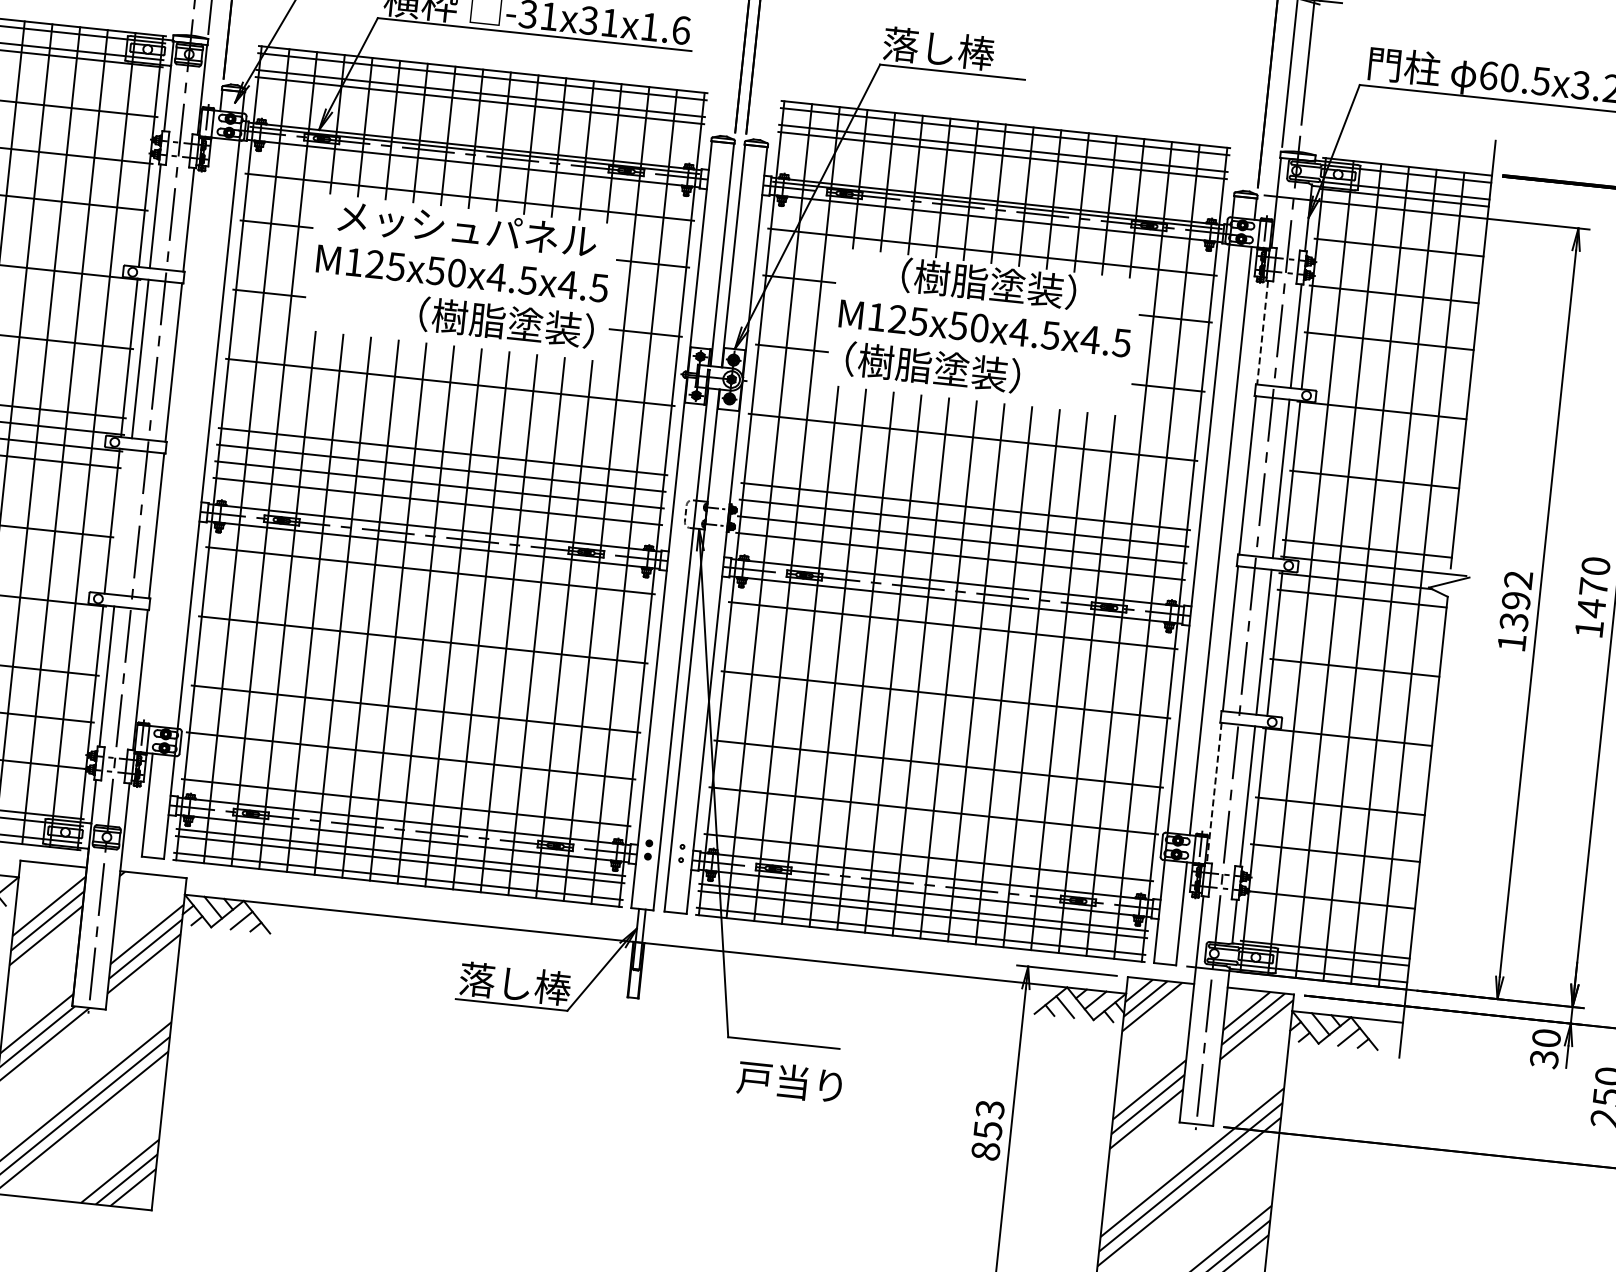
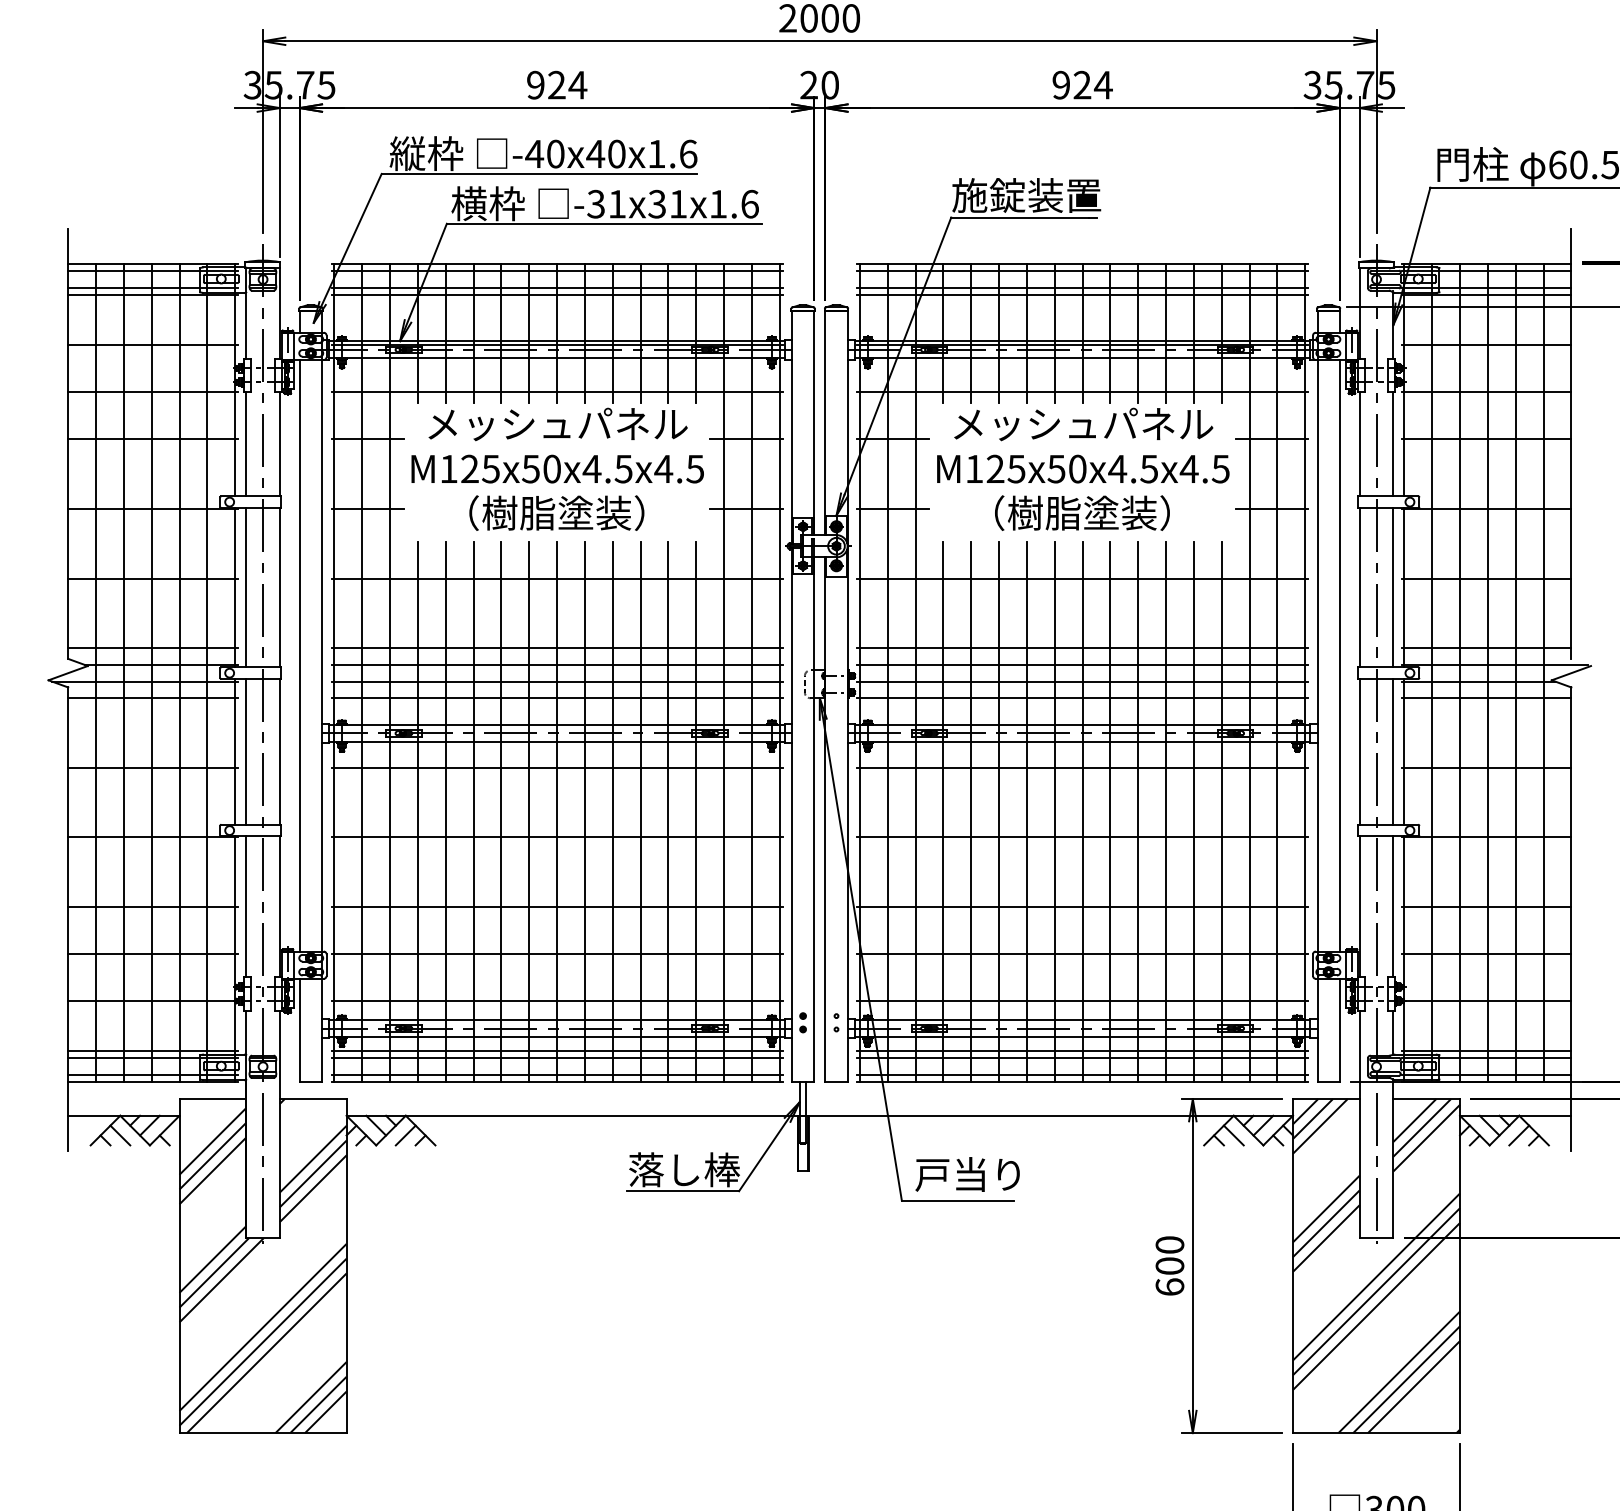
text: (957, 50) -> (1026, 195), 落し棒 -> 施錠装置
text: (990, 283) -> (1083, 423), （樹脂塗装） -> メッシュパネル
text: (506, 321) -> (556, 512), moved
line: (1262, 333) -> (1359, 444), dashed -> solid
text: (933, 366) -> (1082, 512), moved
line: (186, 432) -> (299, 655), added
line: (123, 522) -> (246, 751), added
line: (1214, 793) -> (1359, 907), dashed -> solid
text: (789, 1081) -> (967, 1174), moved
text: (987, 1129) -> (1169, 1265), 853 -> 600

